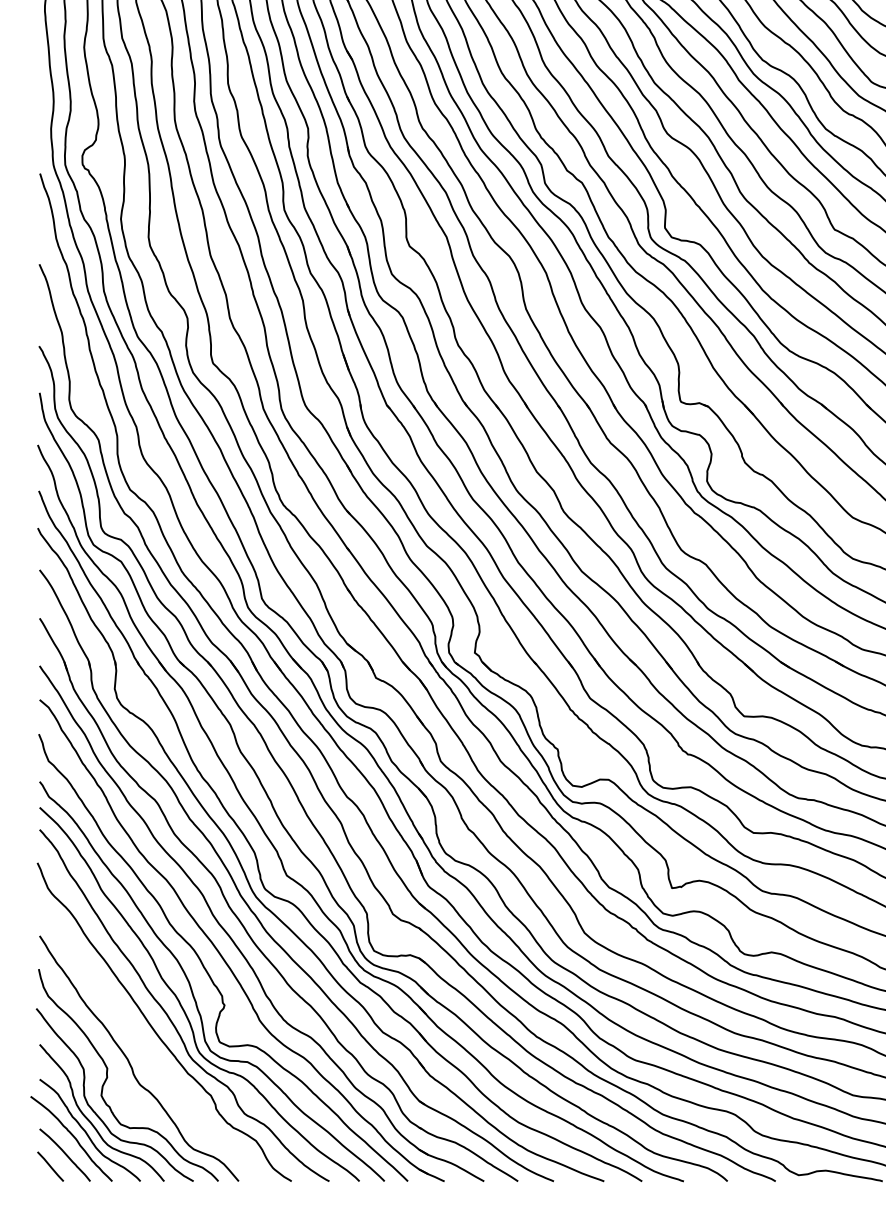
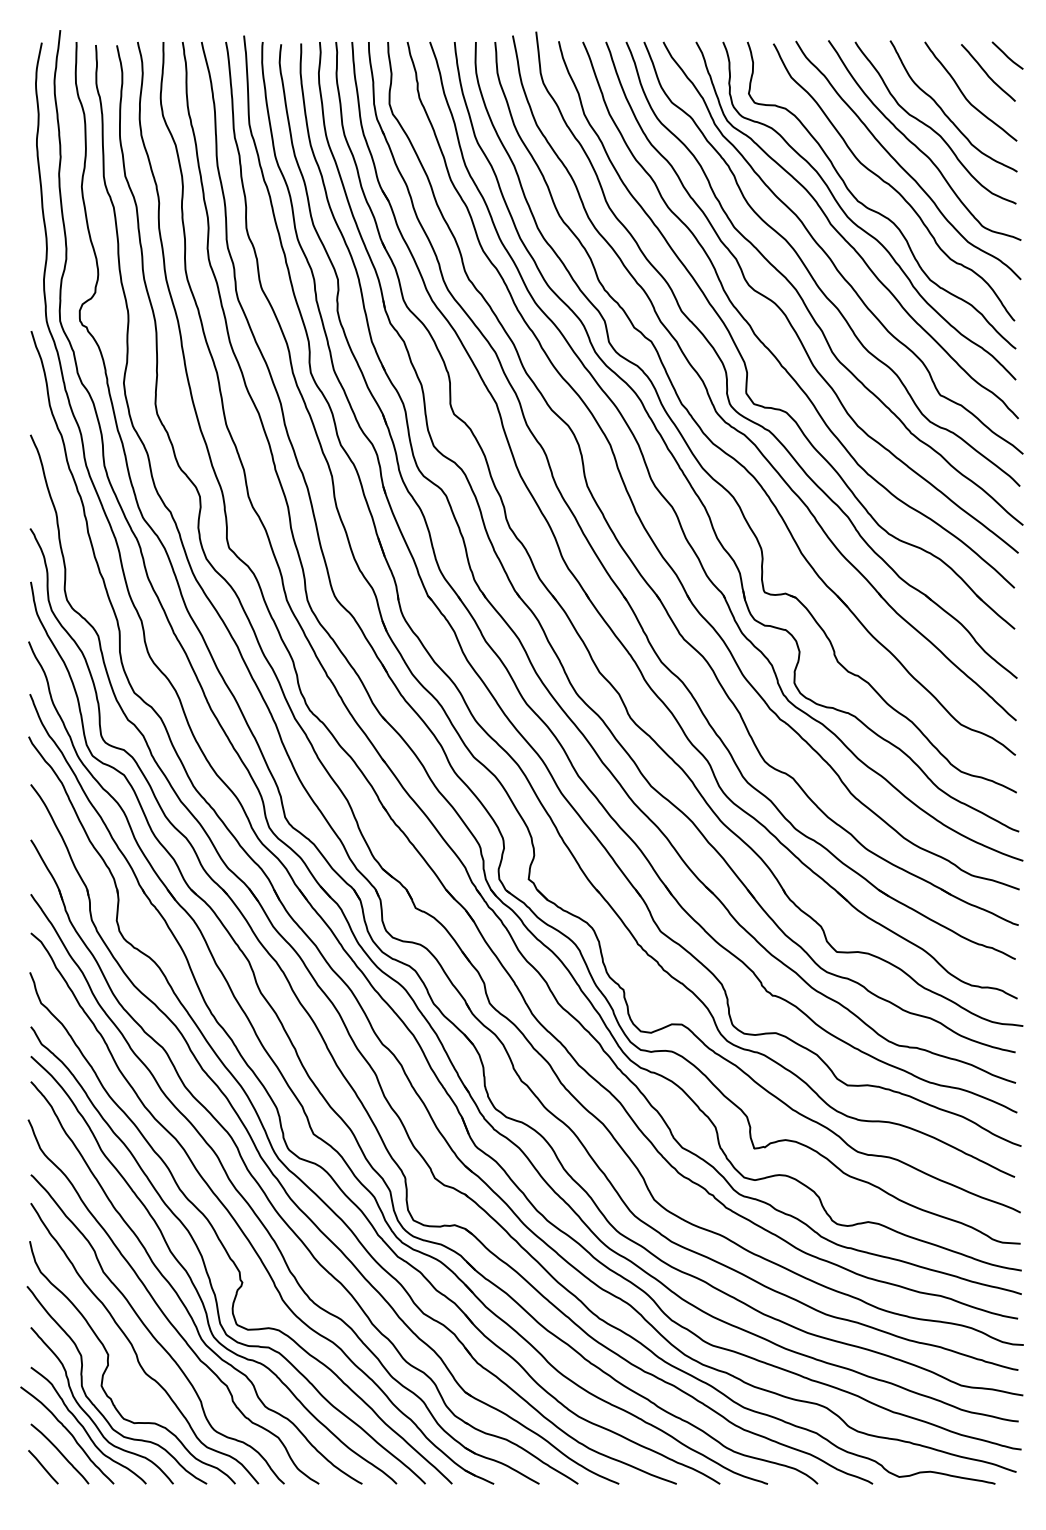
curve: (145, 1049) -> (152, 1333), added

